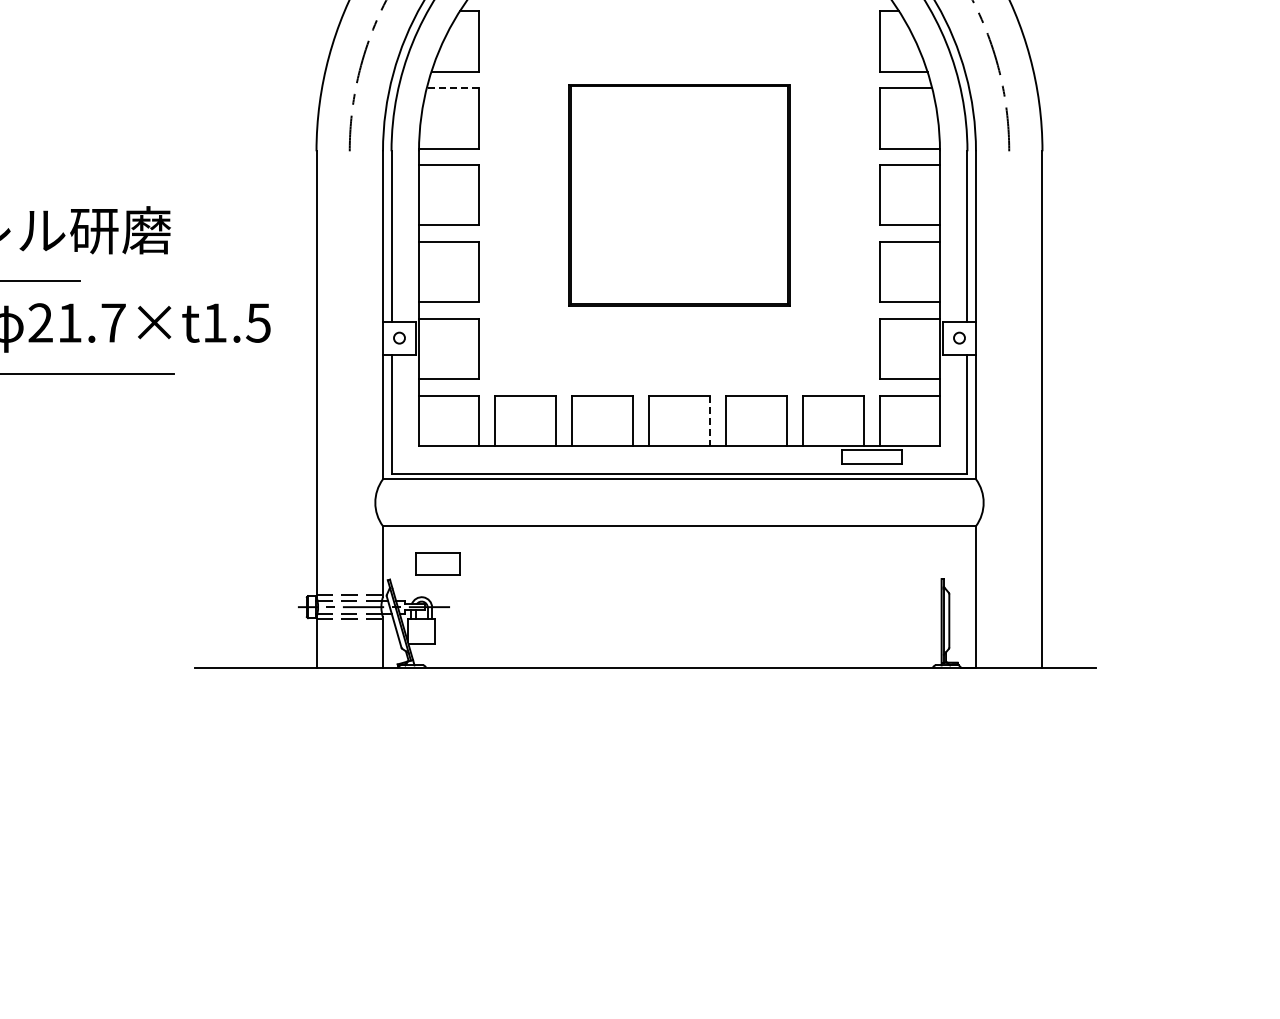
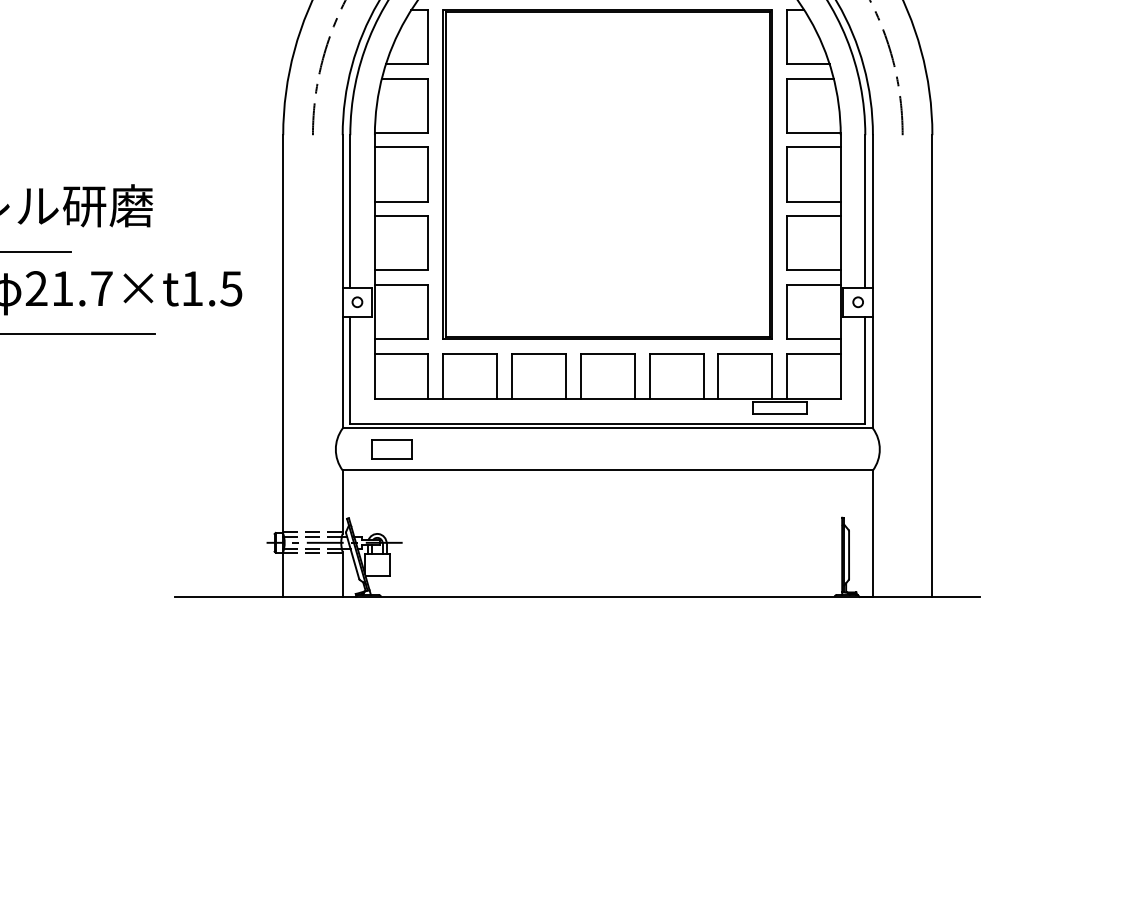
line: (452, 88) -> (404, 79), dashed -> solid
part: (679, 194) -> (607, 173), size x1.67
line: (709, 421) -> (634, 376), dashed -> solid
part: (437, 563) -> (391, 449), moved

